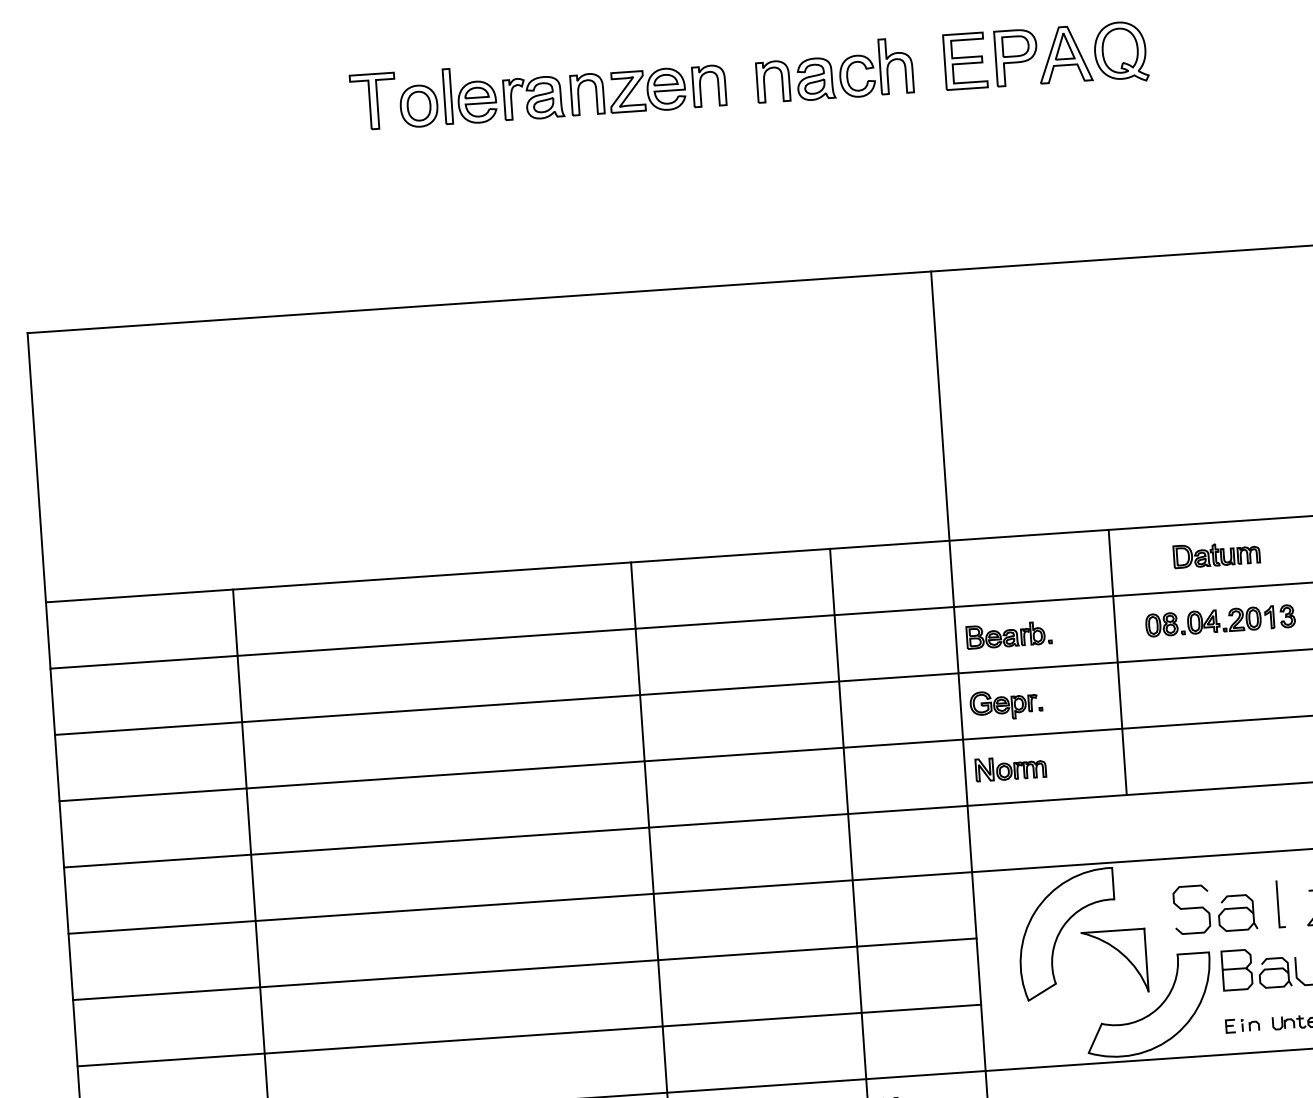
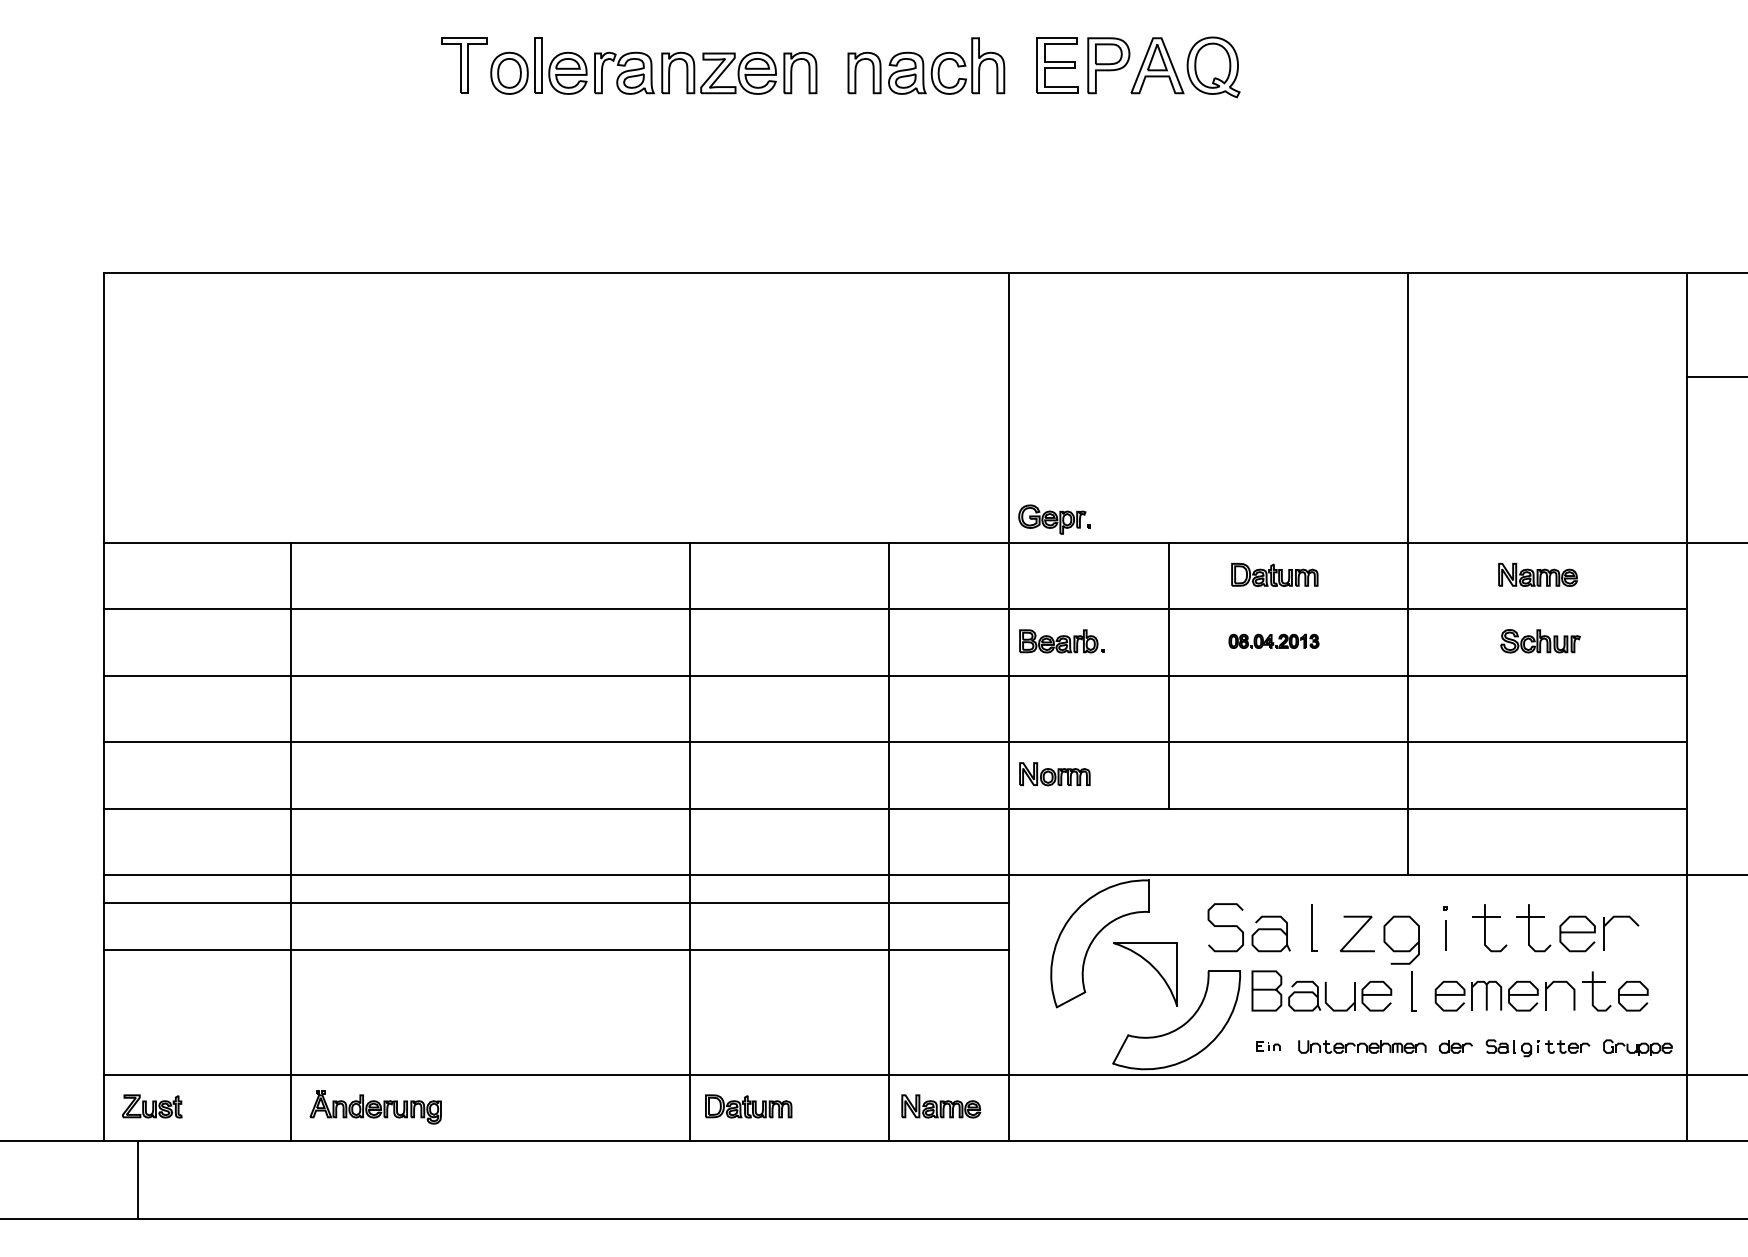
part: (1219, 621) -> (1273, 641), size x0.6
part: (1006, 704) -> (1054, 519), moved
line: (525, 969) -> (556, 902), moved
part: (1242, 1025) -> (1268, 1046), size x0.7
line: (529, 1035) -> (556, 950), moved

